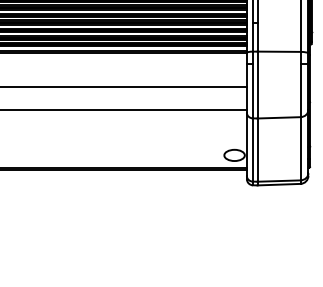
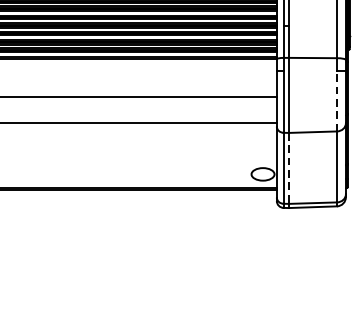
line: (300, 90) -> (336, 101), solid -> dashed
line: (257, 150) -> (288, 168), solid -> dashed

